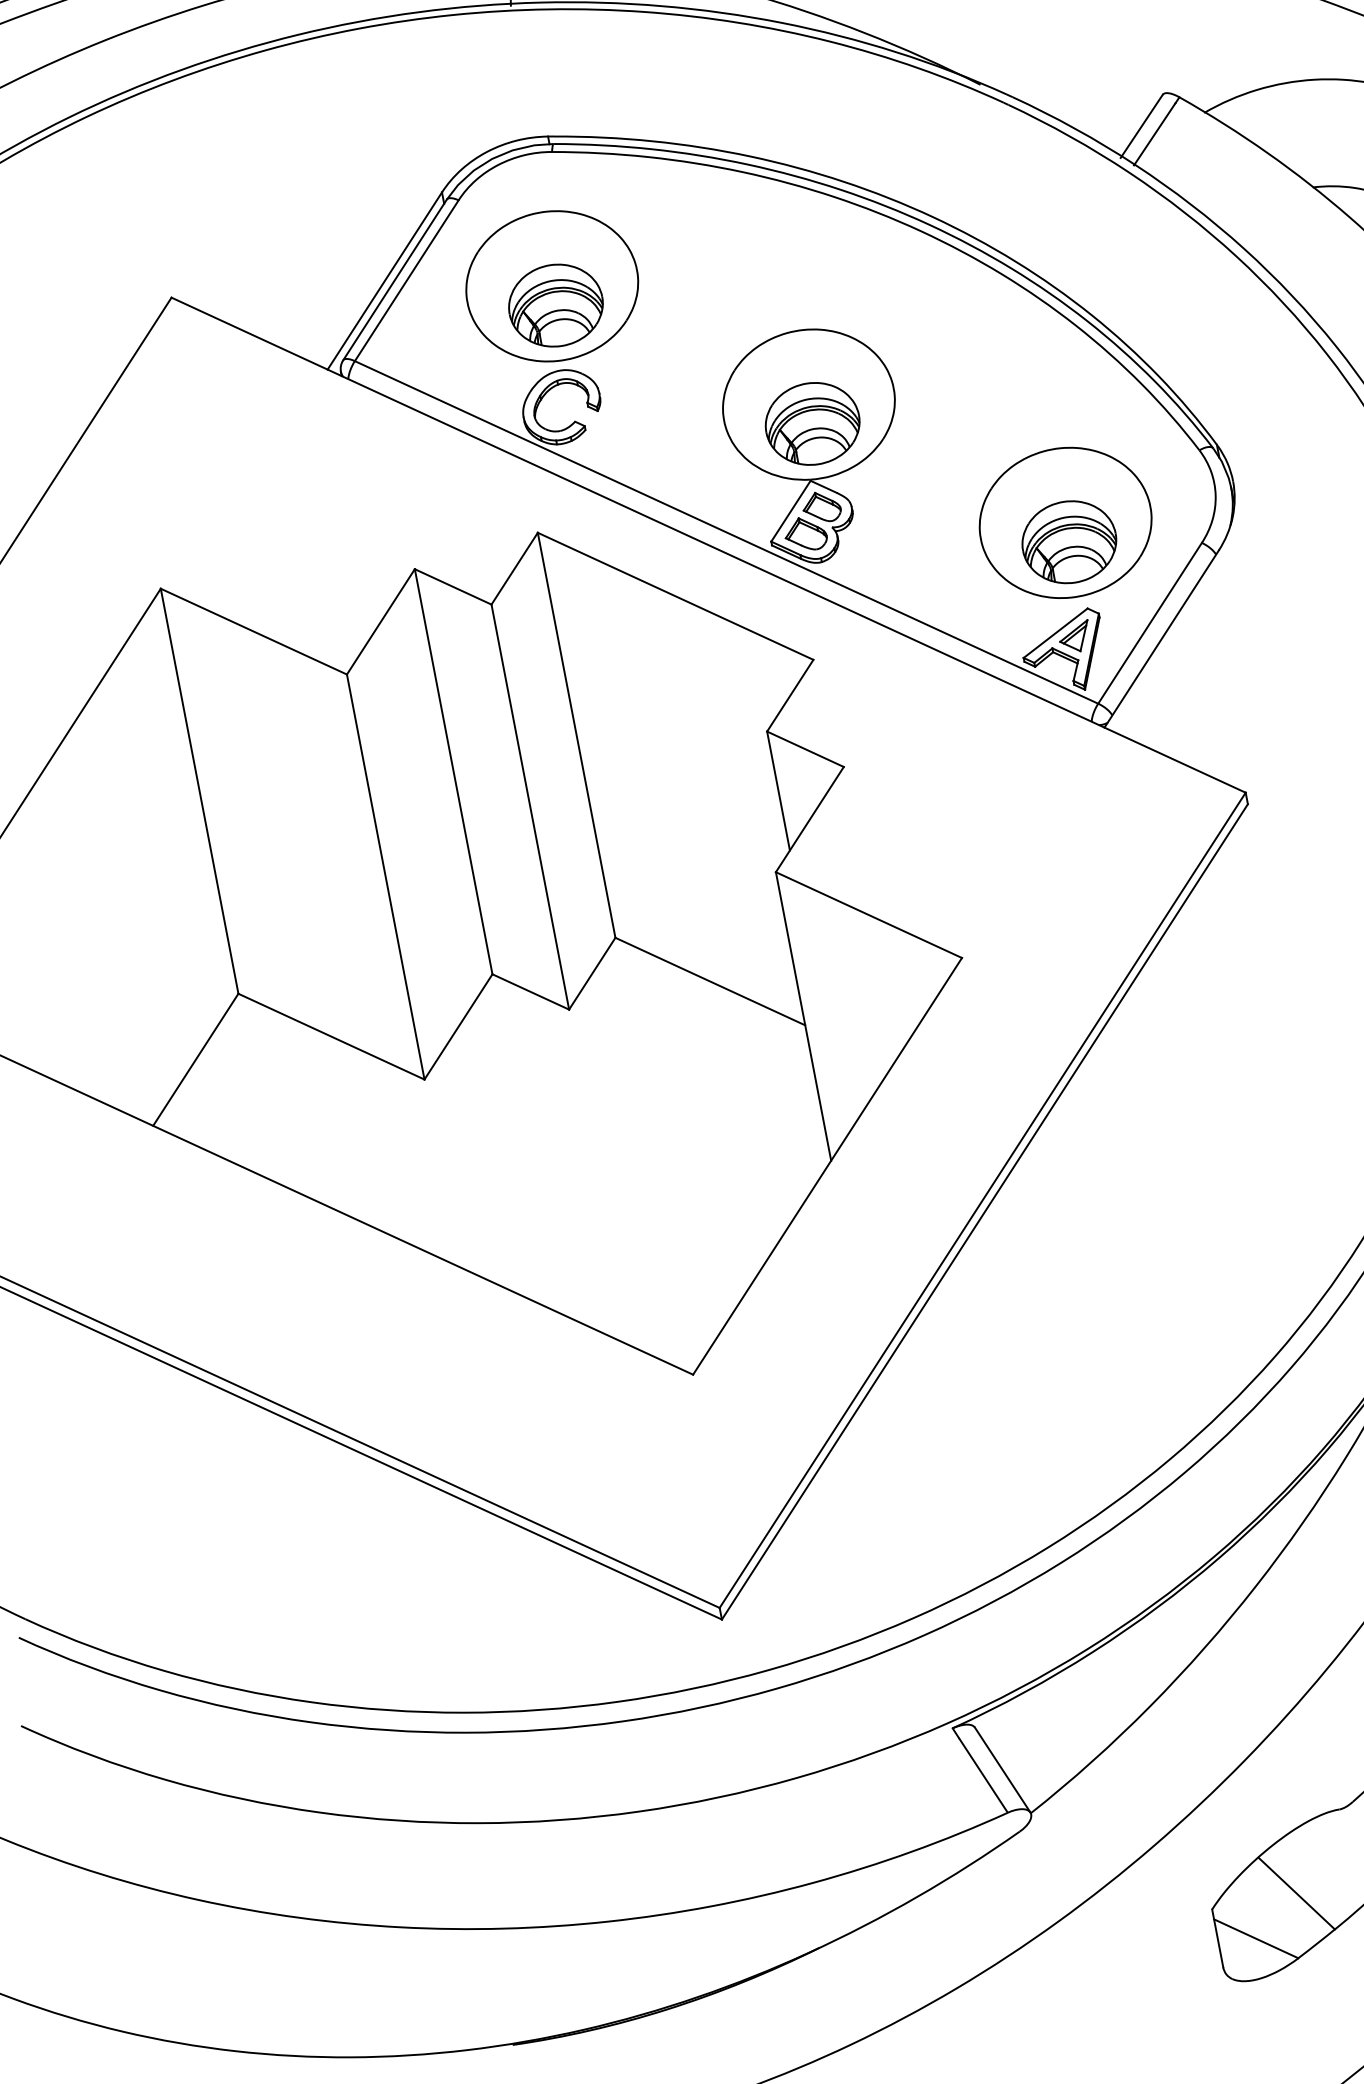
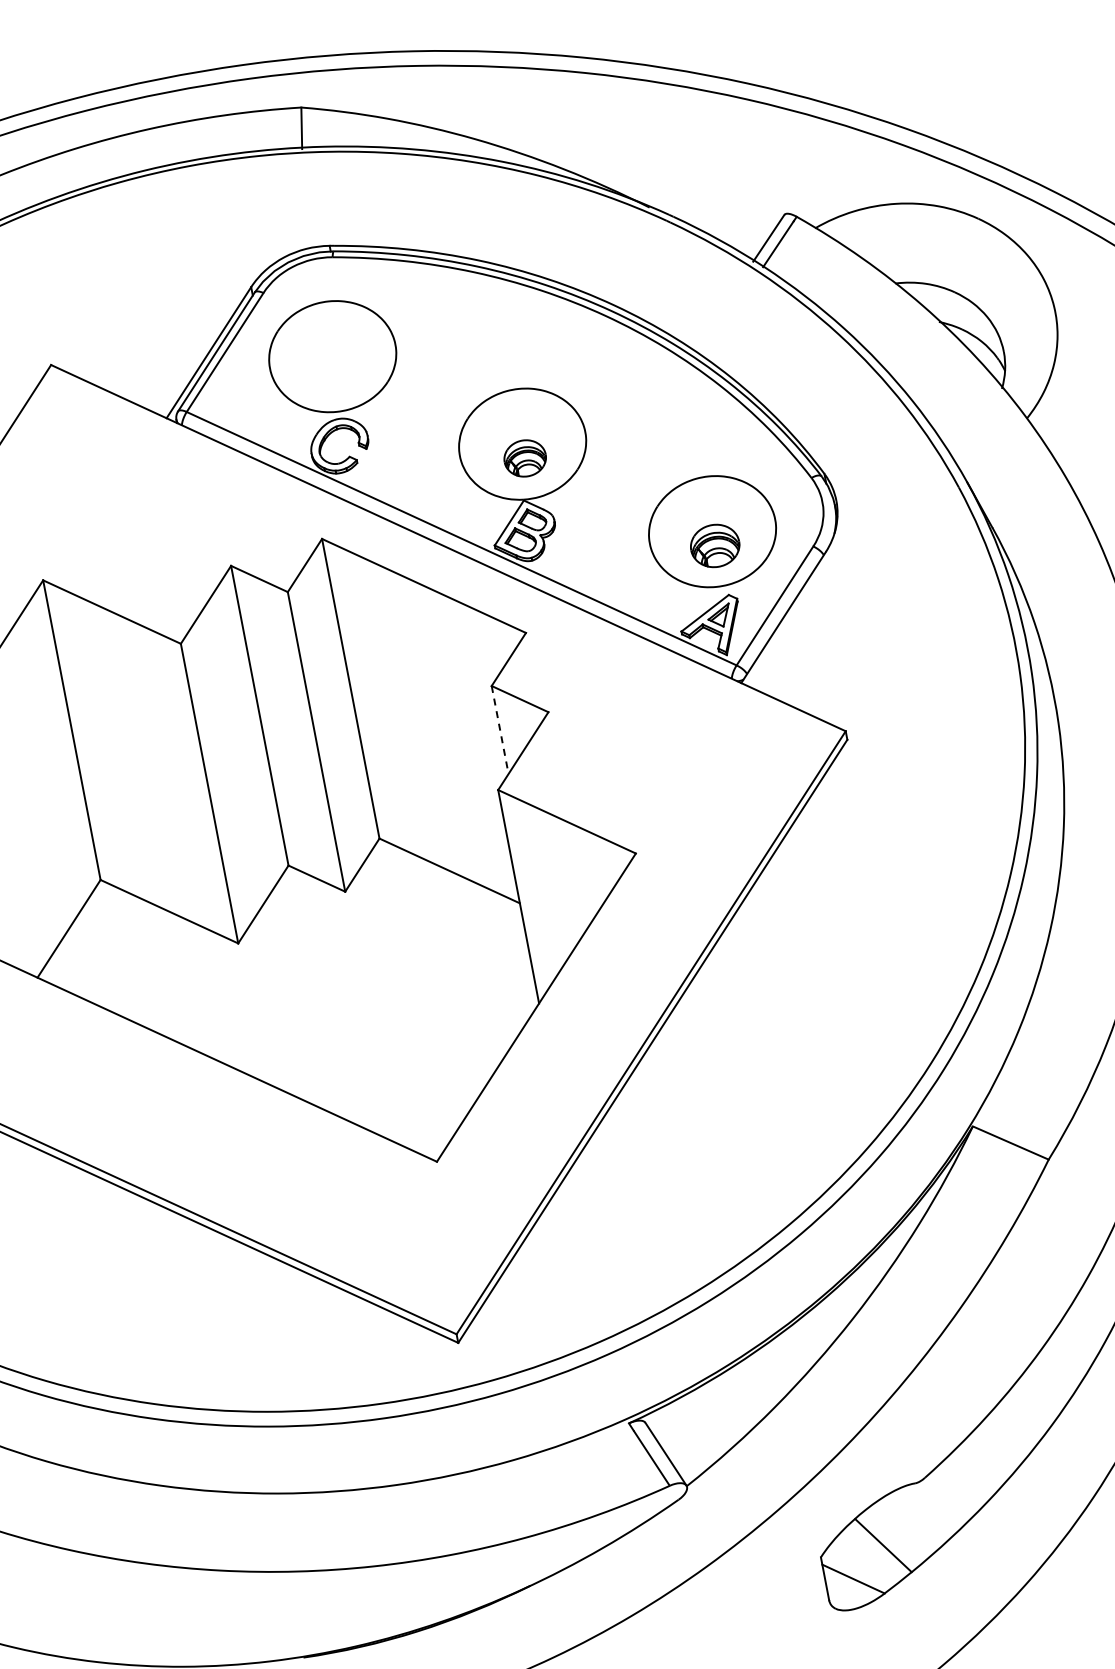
part: (555, 305) -> (335, 370), removed
part: (811, 424) -> (524, 458), size x0.6
part: (1068, 541) -> (714, 545), size x0.7
line: (779, 791) -> (500, 730), solid -> dashed

